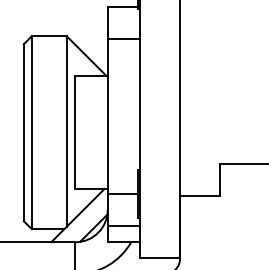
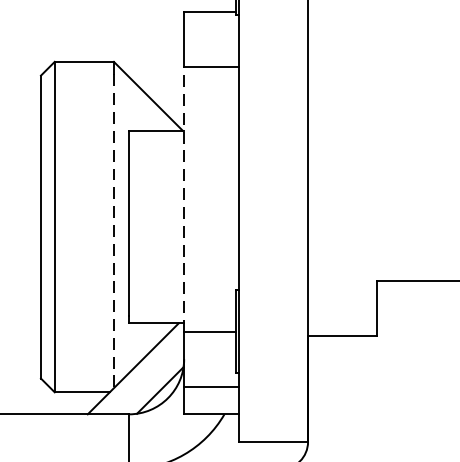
line: (107, 116) -> (183, 199), solid -> dashed
line: (66, 135) -> (113, 231), solid -> dashed

